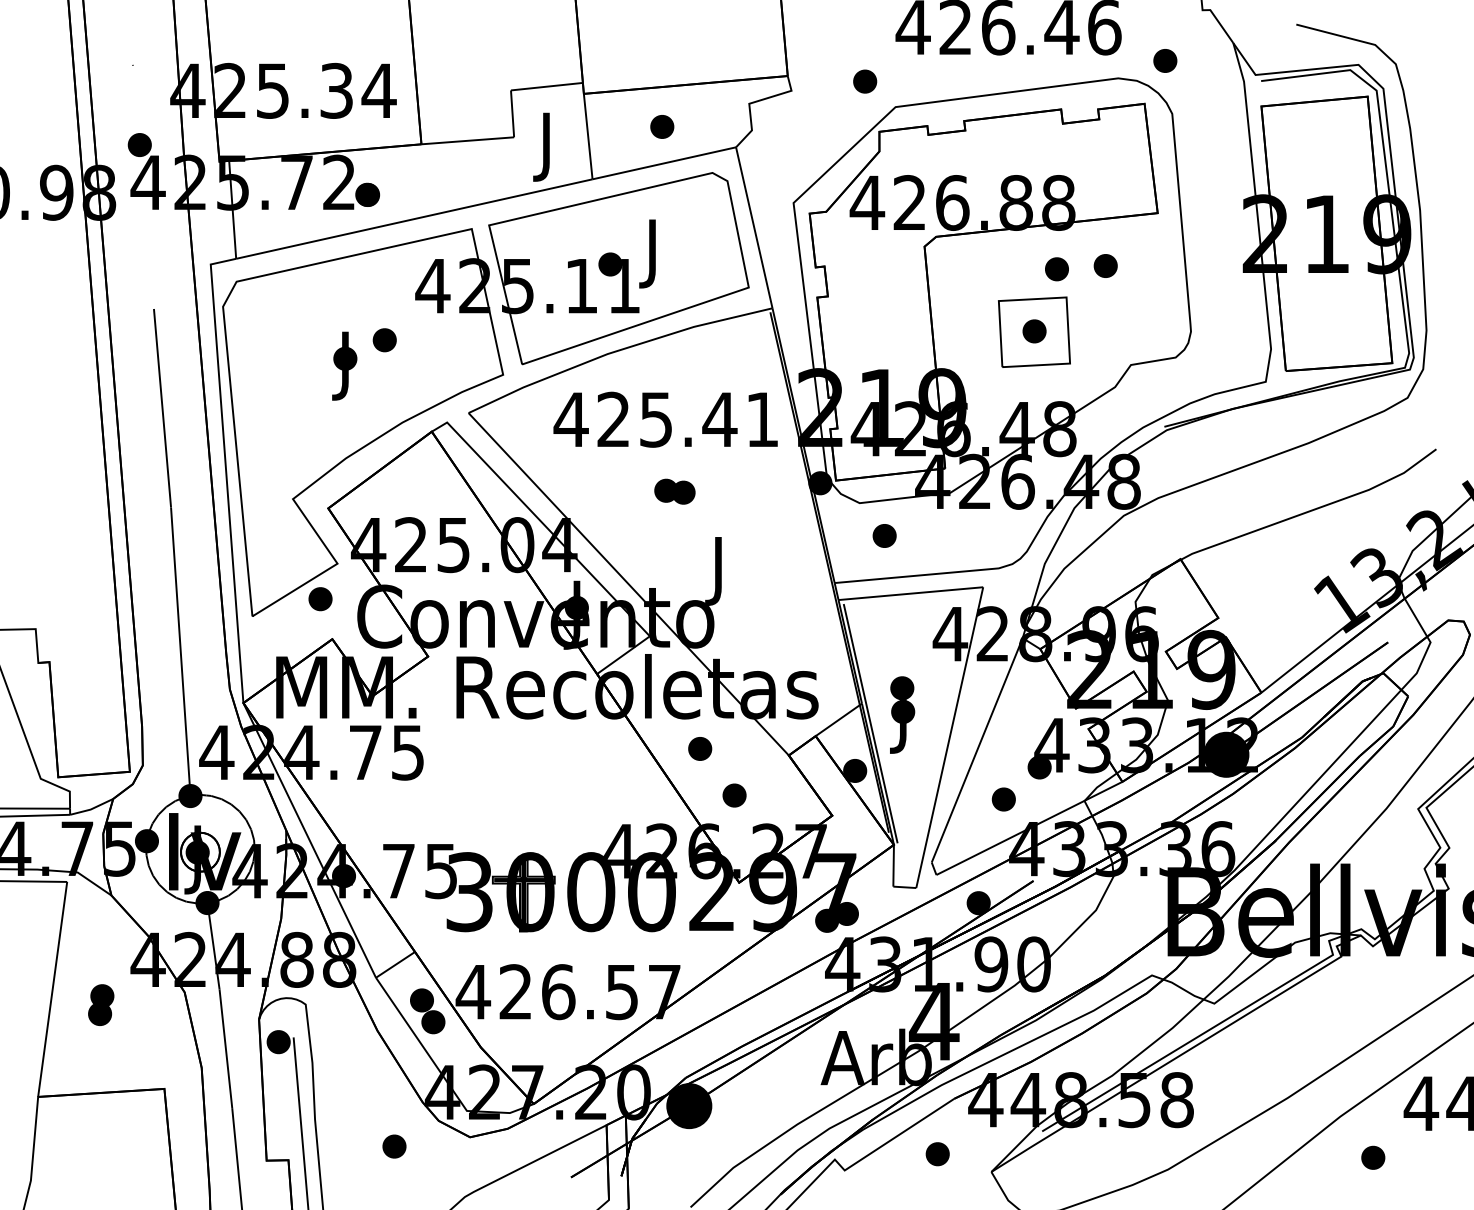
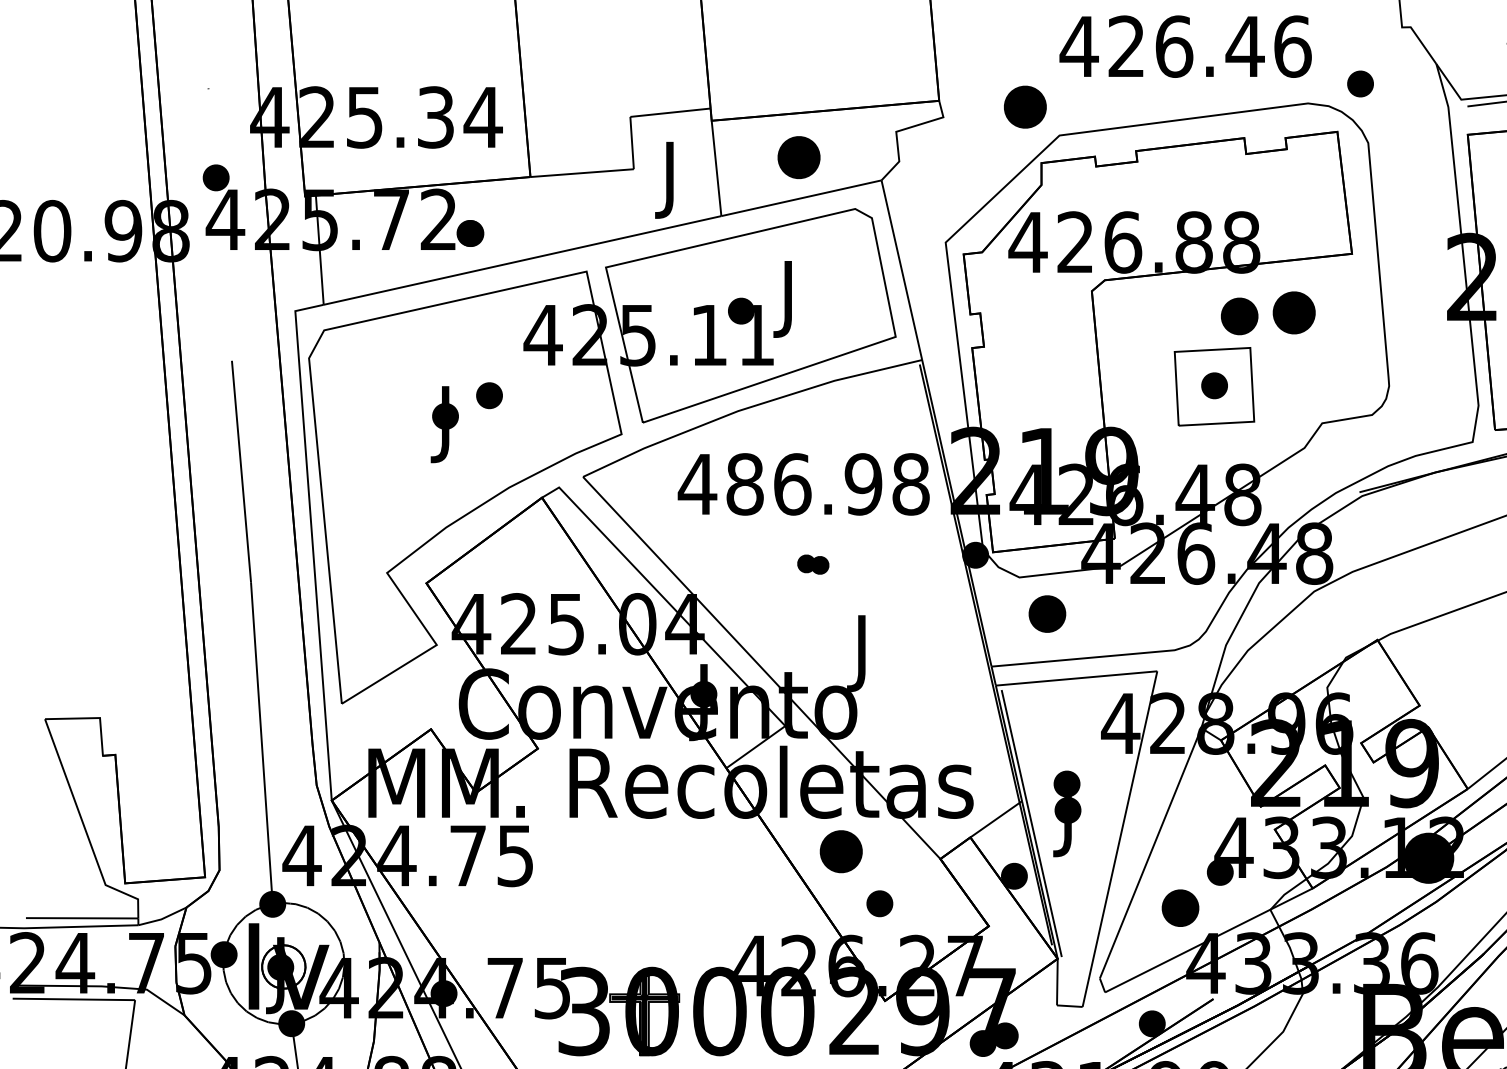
part: (865, 81) -> (1025, 106), size x1.6
part: (662, 126) -> (799, 157), size x1.6
part: (1105, 265) -> (1293, 312), size x1.6
part: (1056, 269) -> (1239, 316), size x1.4
text: (688, 419) -> (828, 484), 425.41 -> 486.98
part: (674, 491) -> (812, 564), size x0.7
part: (884, 535) -> (1047, 613), size x1.4
part: (320, 599) -> (417, 684), removed
part: (700, 748) -> (841, 851), size x1.6
part: (1003, 799) -> (1179, 908), size x1.4

